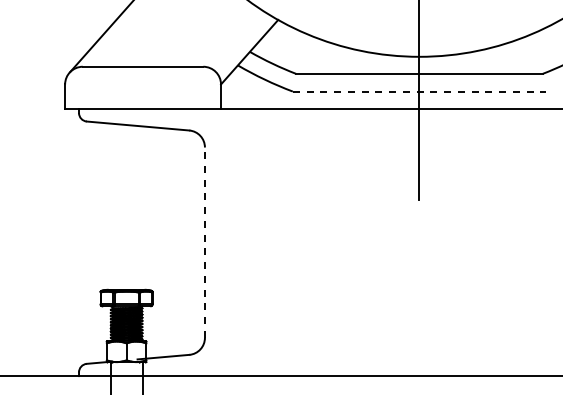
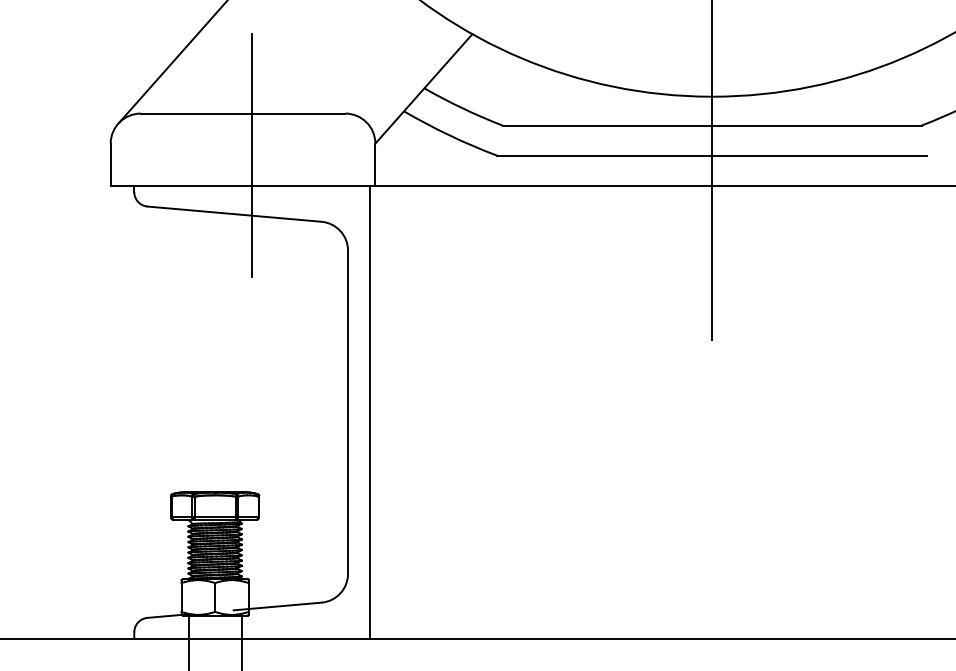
line: (148, 91) -> (252, 155), added
line: (419, 91) -> (712, 155), dashed -> solid
line: (204, 242) -> (347, 411), dashed -> solid
line: (217, 242) -> (369, 411), added

